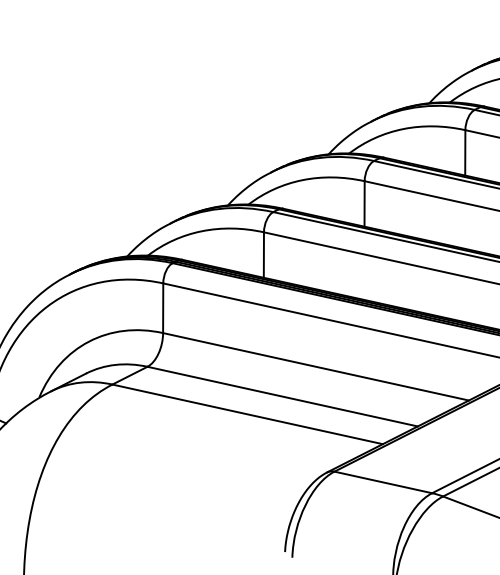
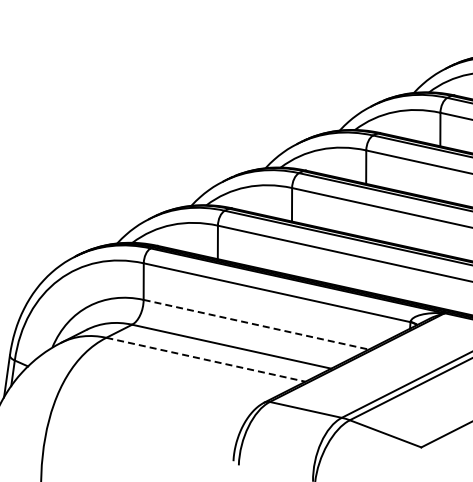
line: (316, 366) -> (256, 324), solid -> dashed
line: (247, 414) -> (205, 359), solid -> dashed

